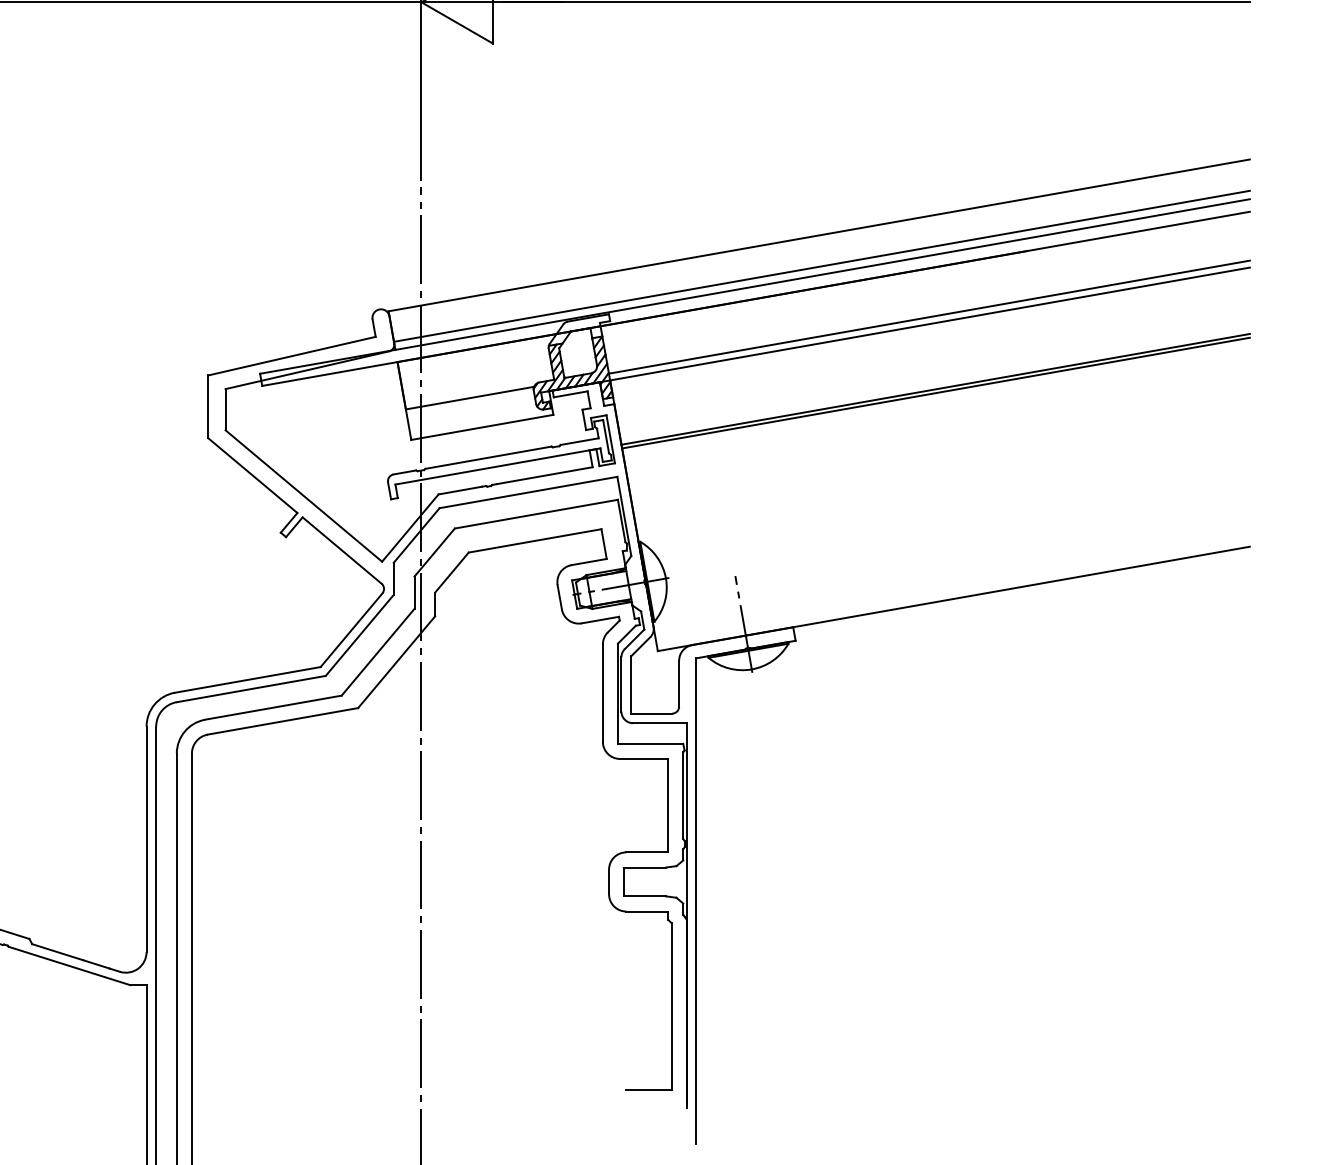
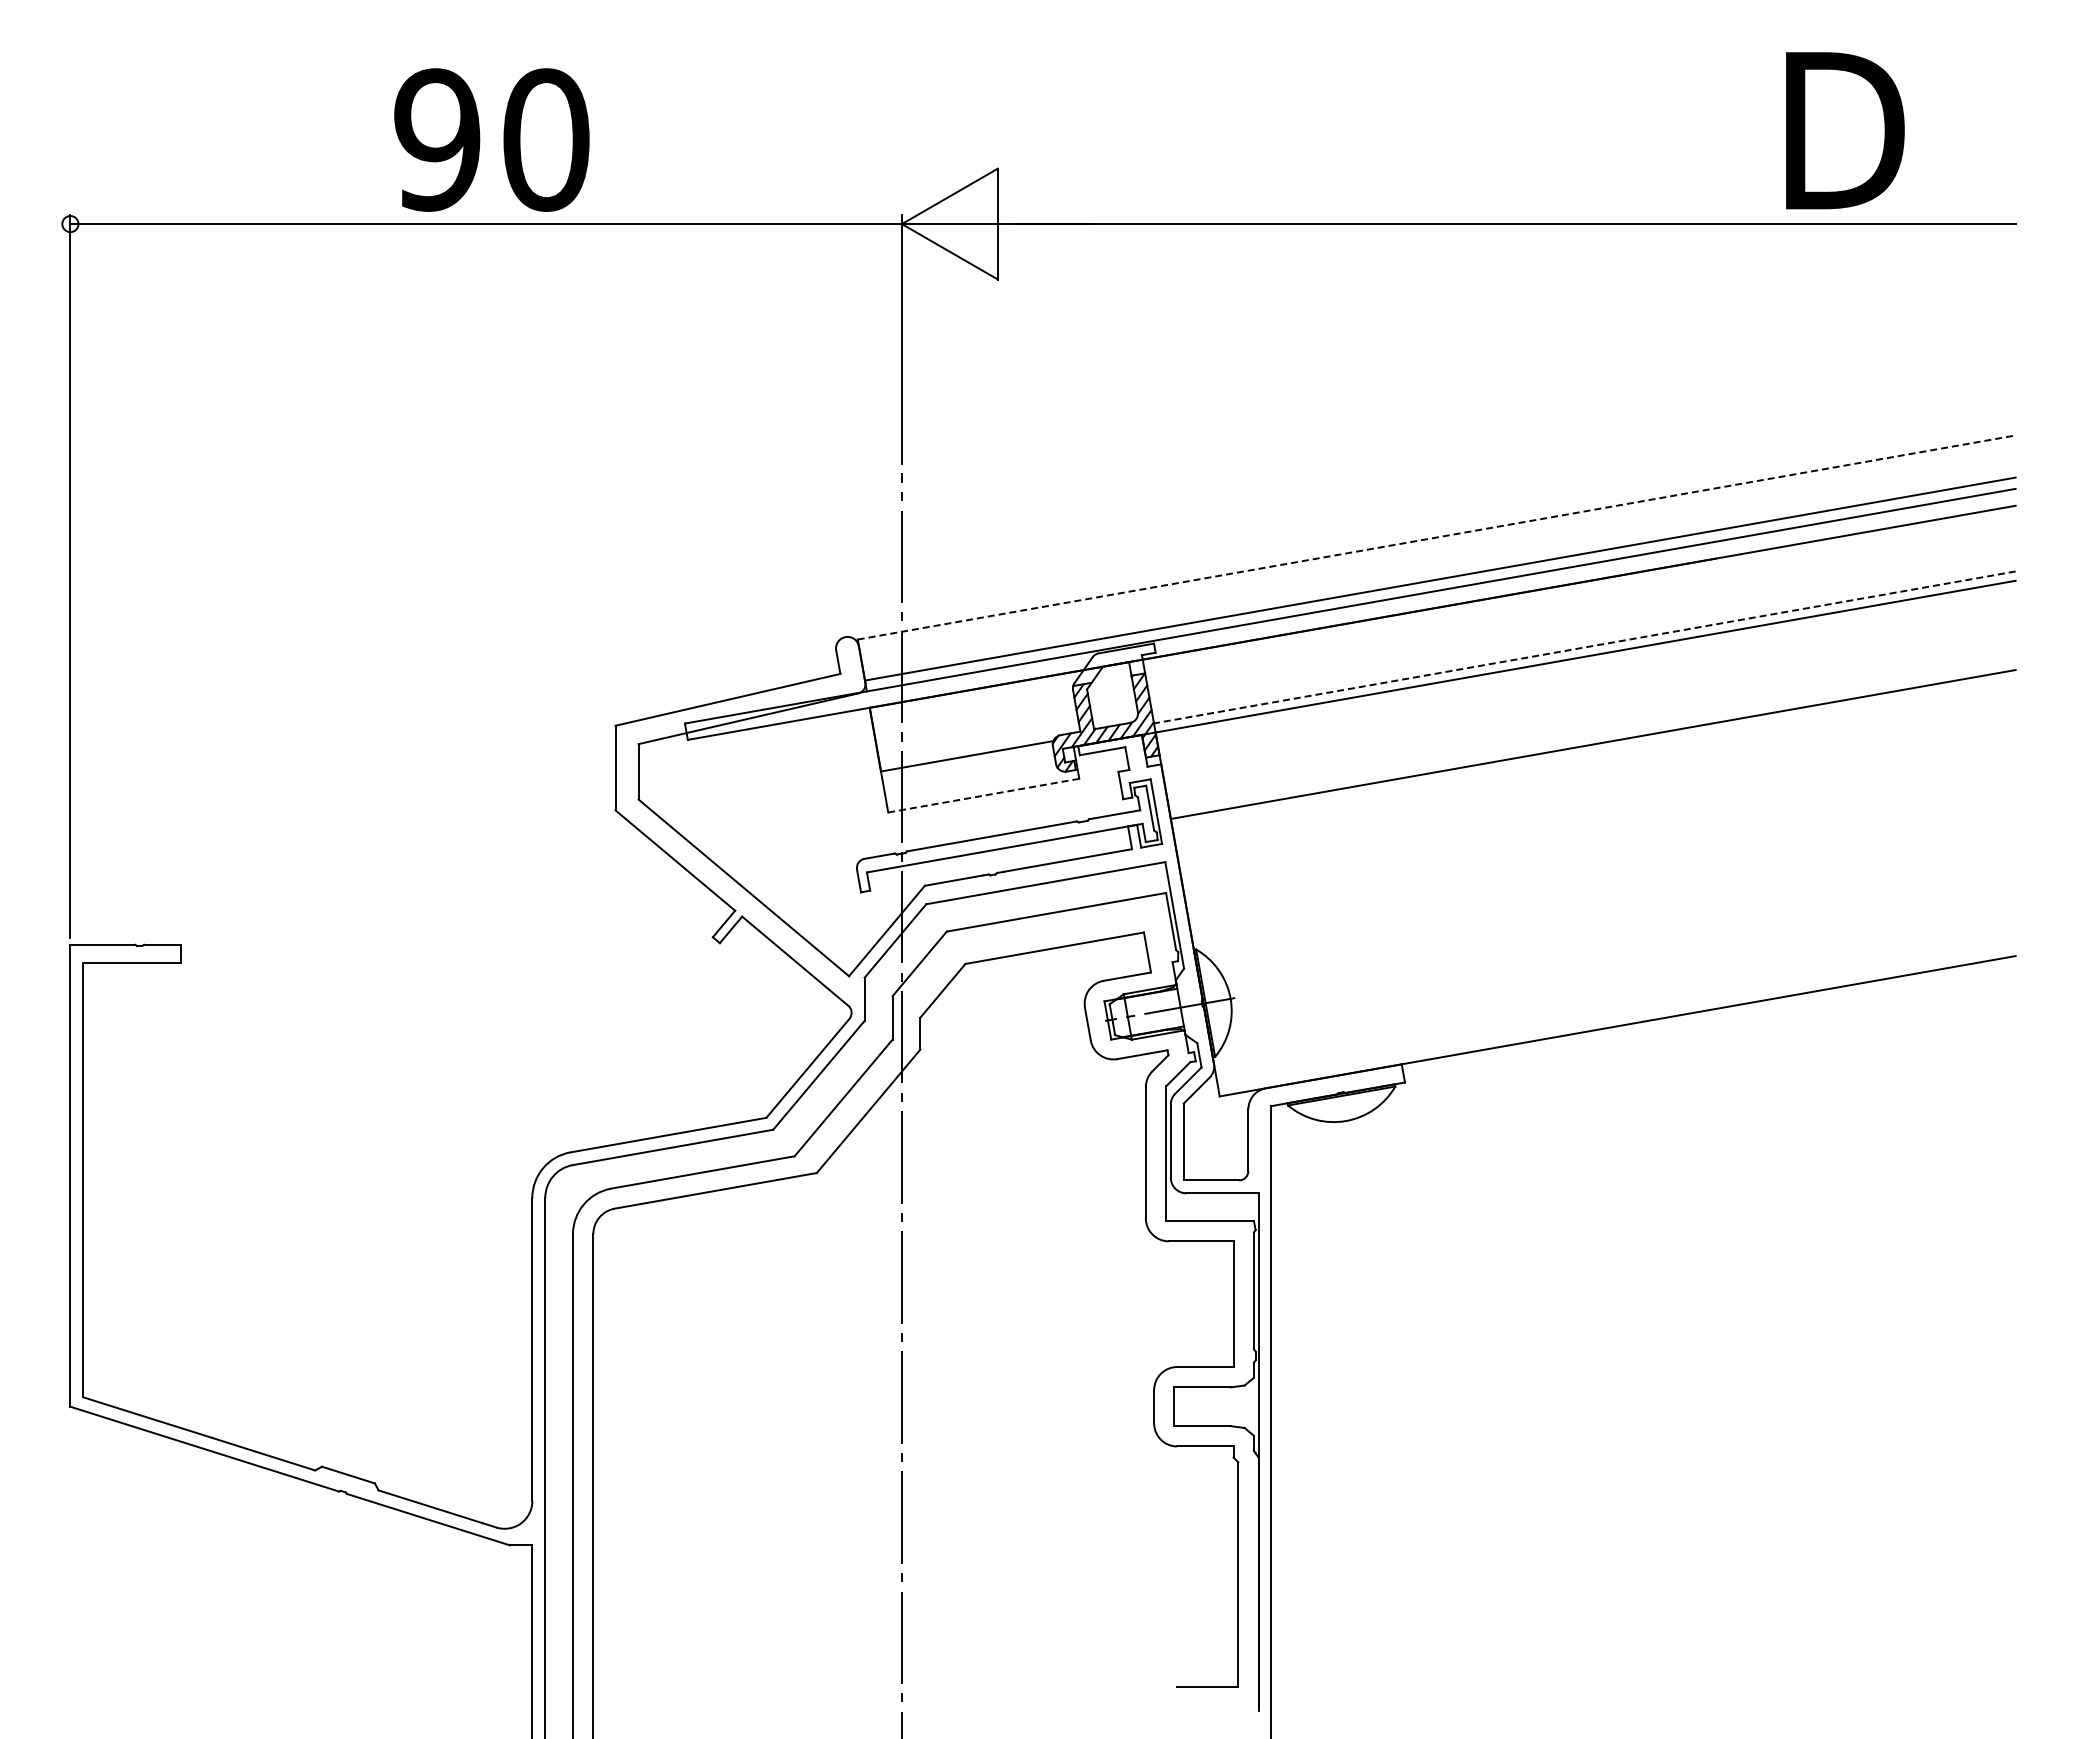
line: (819, 235) -> (1436, 537), solid -> dashed
line: (929, 317) -> (1584, 647), solid -> dashed
line: (935, 393) -> (1593, 749), removed
line: (482, 427) -> (984, 795), solid -> dashed
line: (743, 624) -> (1334, 1060), removed

